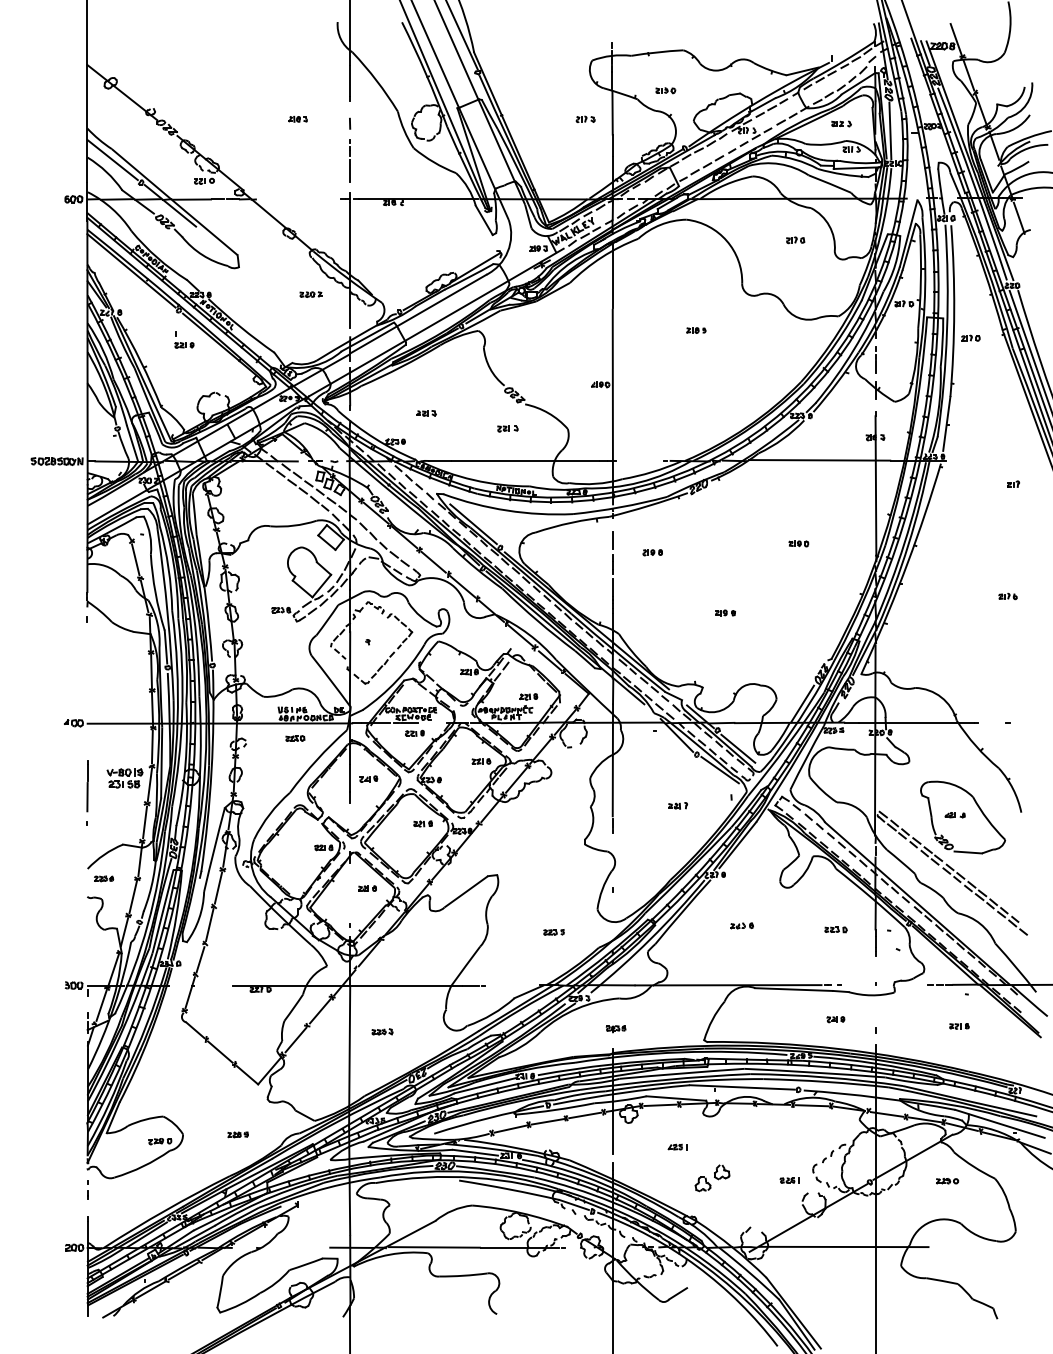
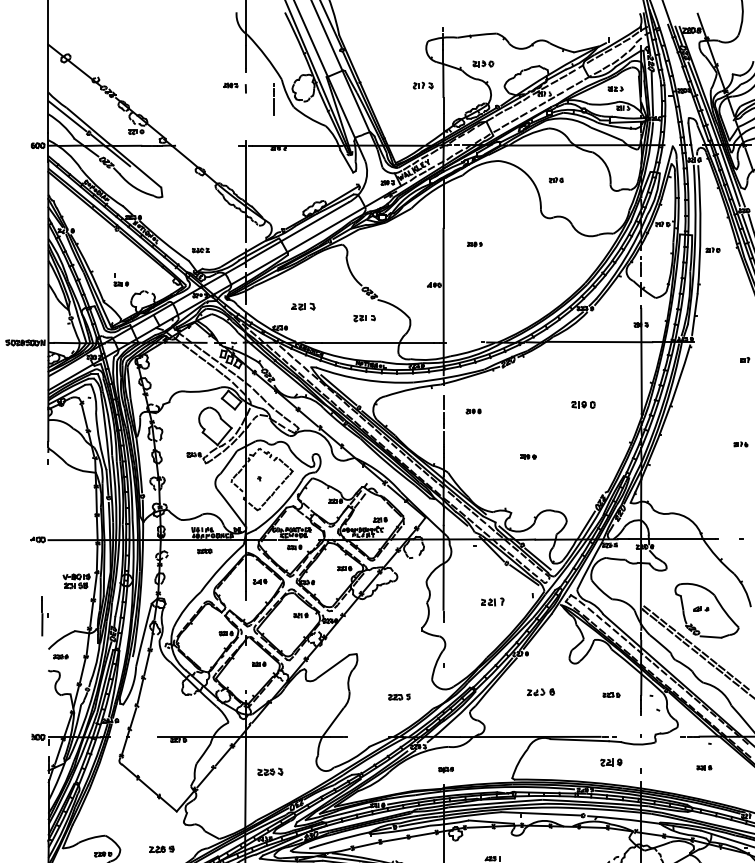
part: (665, 90) -> (483, 63), size x1.4
part: (297, 118) -> (230, 84), moved
part: (585, 118) -> (423, 84), size x1.4
line: (349, 160) -> (274, 99), moved
part: (795, 240) -> (556, 180), moved
part: (310, 294) -> (200, 250), moved
part: (696, 330) -> (474, 244), moved
part: (184, 339) -> (121, 279), moved
part: (426, 413) -> (303, 306), size x1.6
part: (507, 428) -> (364, 318), size x1.4
part: (798, 543) -> (583, 404), size x1.6
line: (87, 786) -> (42, 616), moved
part: (677, 805) -> (492, 601), size x1.6
part: (741, 925) -> (540, 691), size x1.6
part: (553, 932) -> (398, 697), size x1.4
part: (835, 1019) -> (611, 762), size x1.6
part: (382, 1031) -> (270, 771), size x1.6
part: (237, 1134) -> (161, 849), size x1.6

